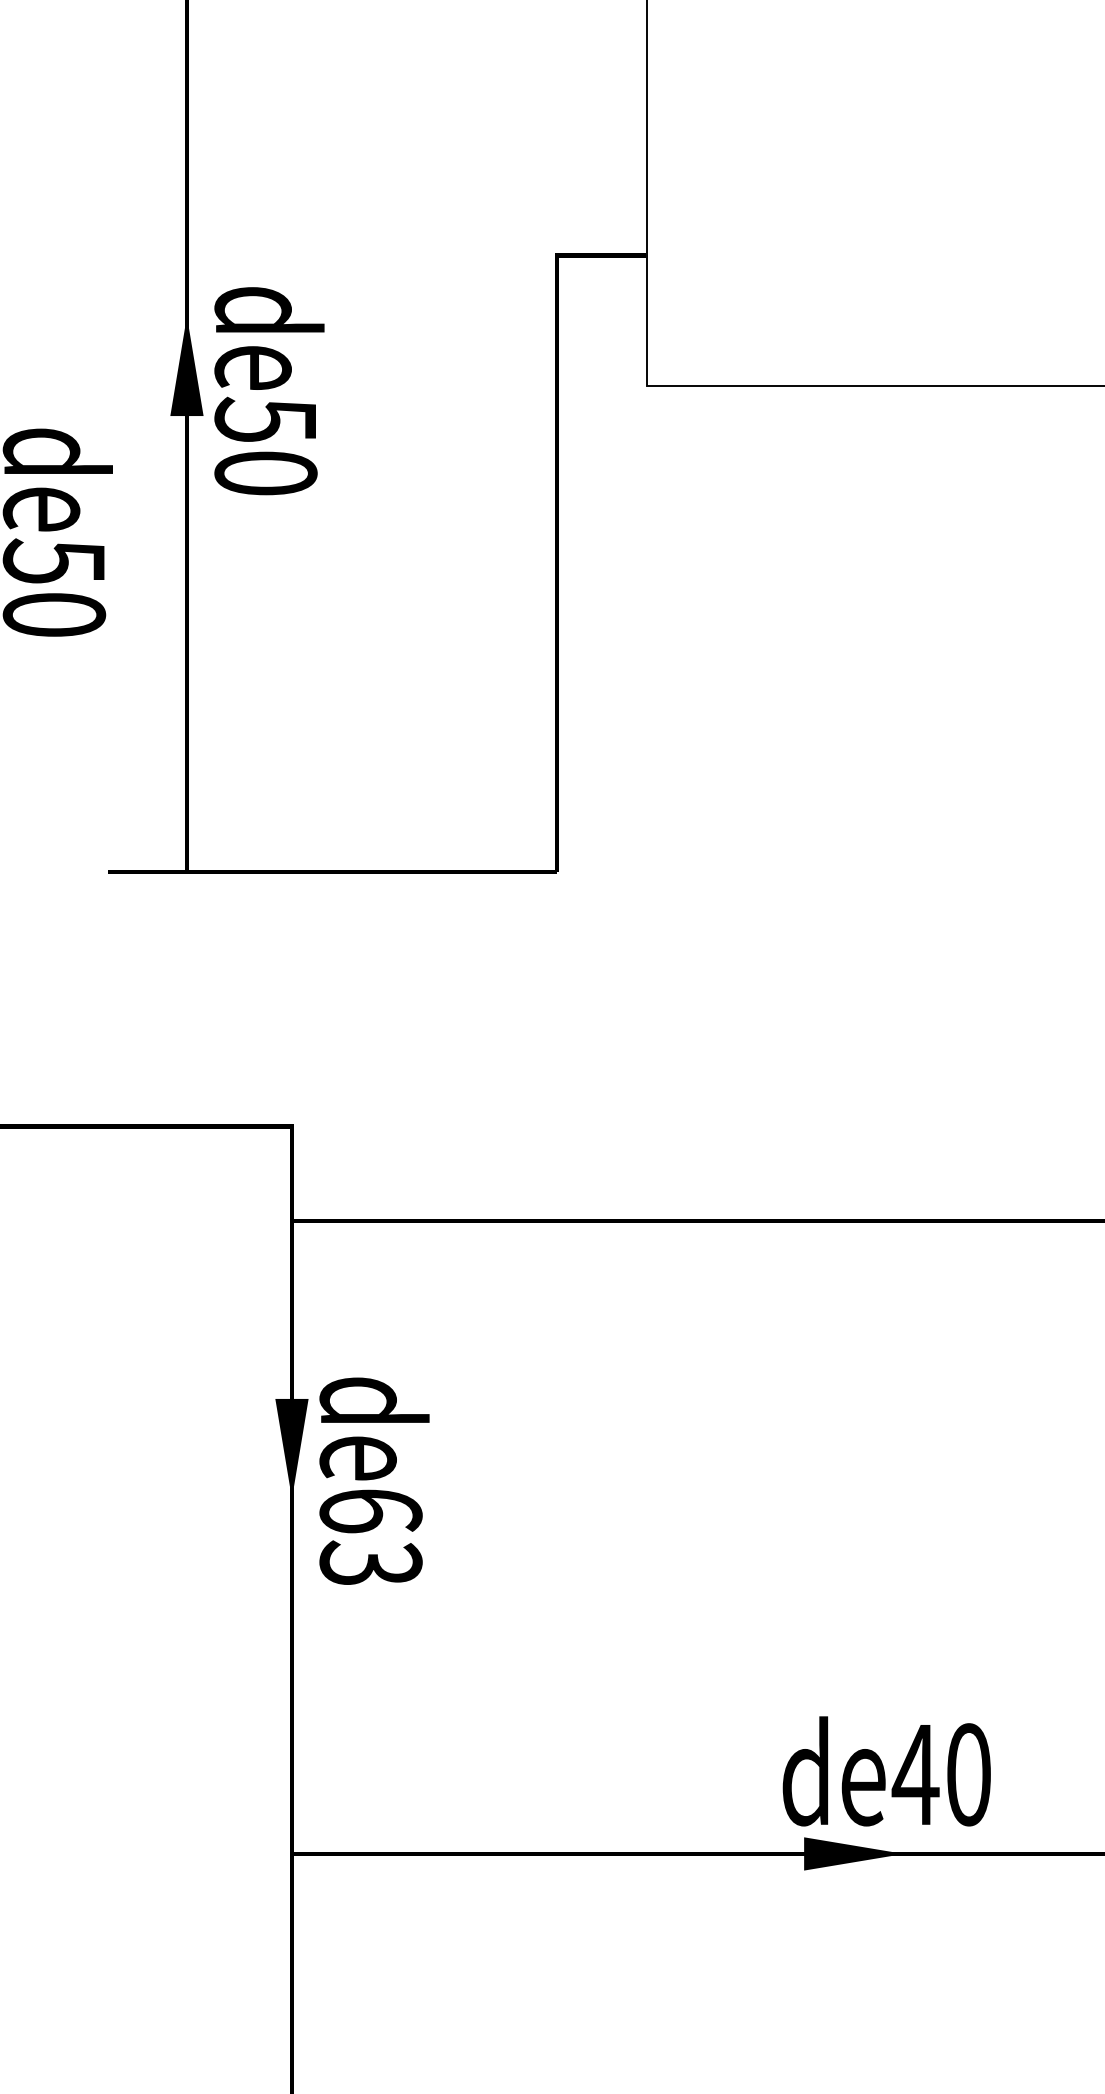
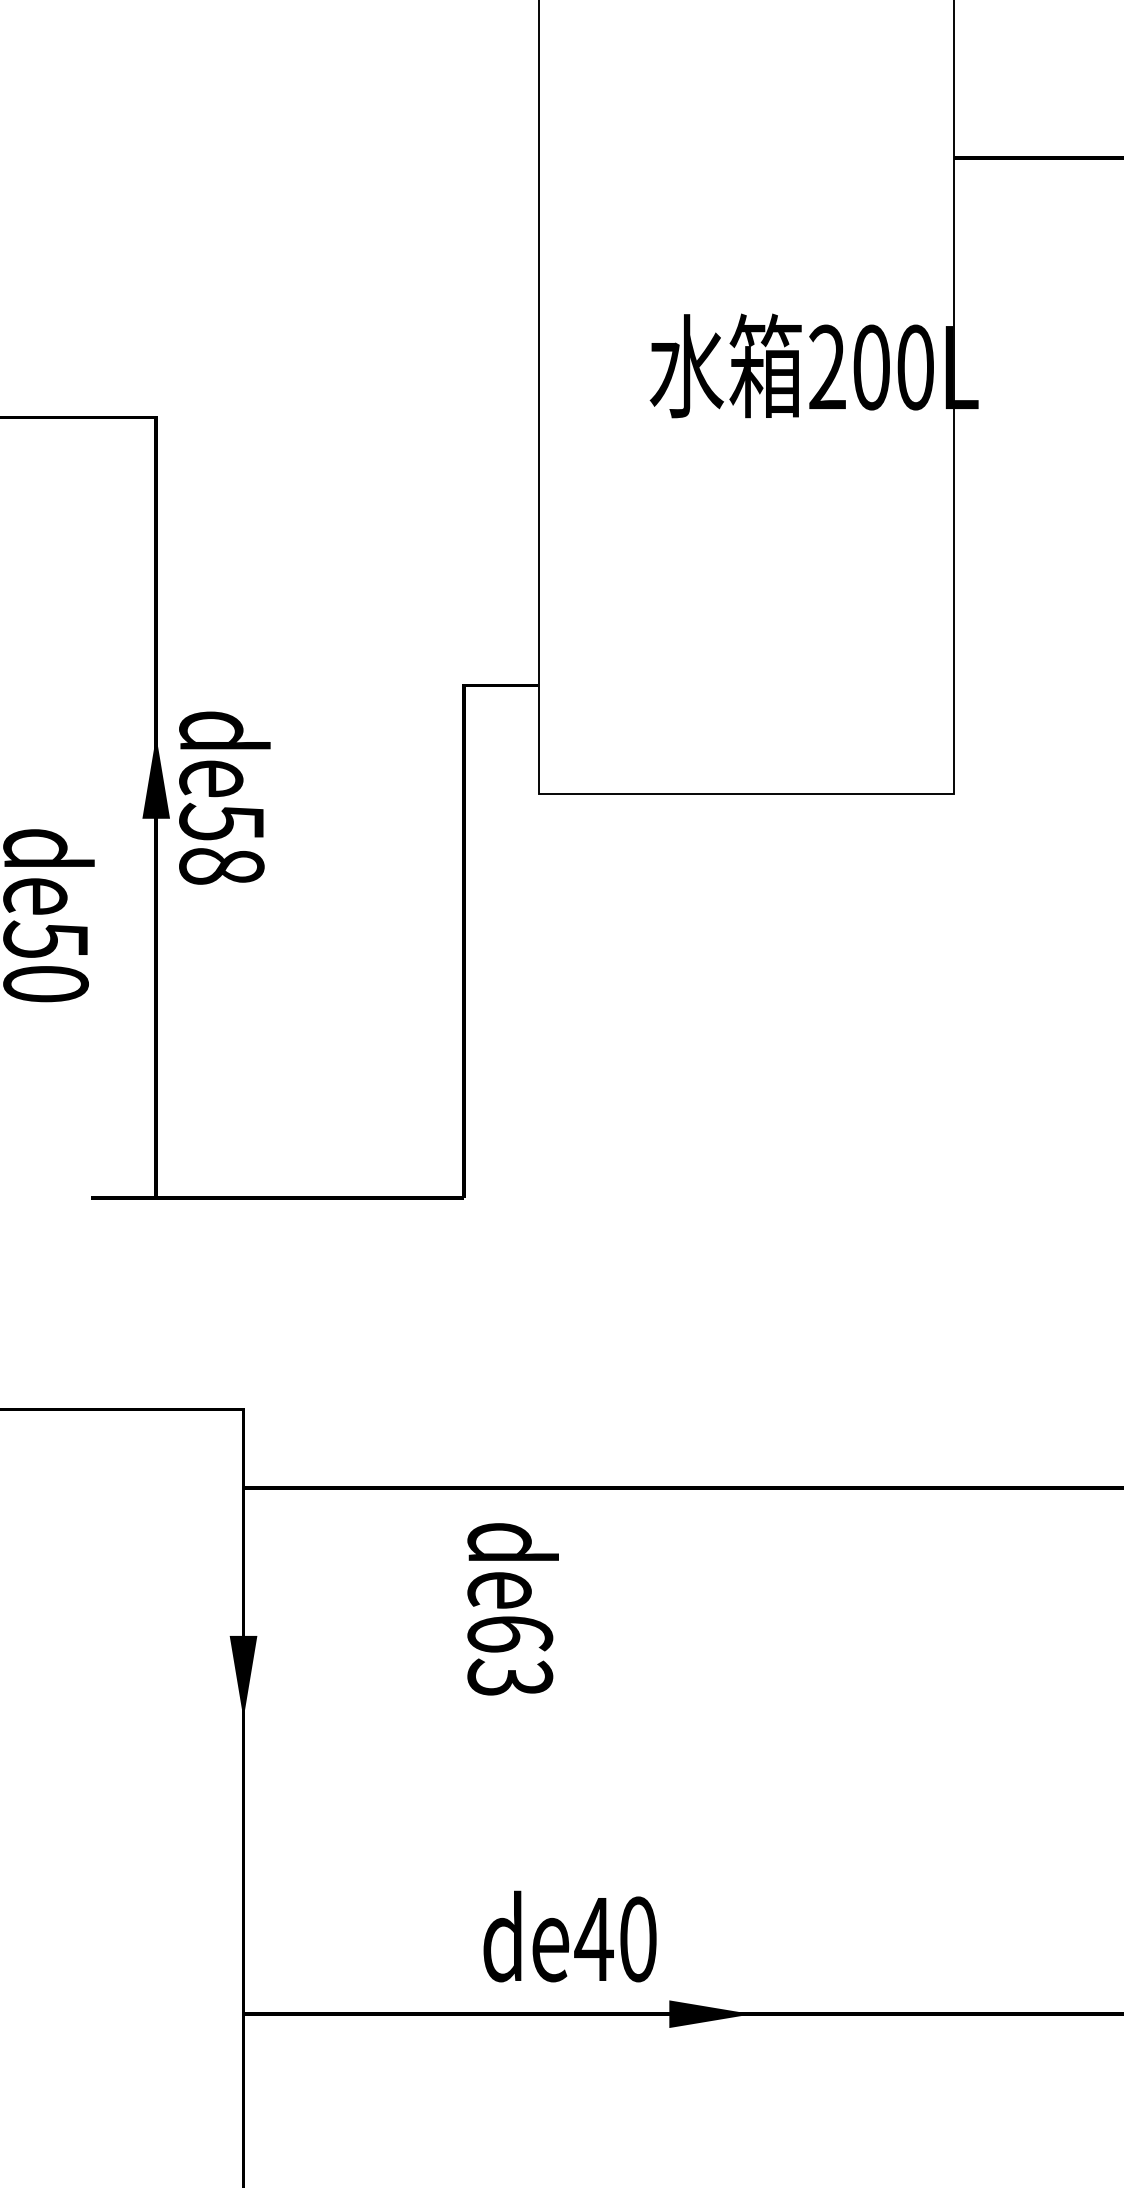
text: (265, 473) -> (221, 866), de50 -> de58
text: (373, 1481) -> (512, 1609), moved
text: (886, 1771) -> (569, 1936), moved

